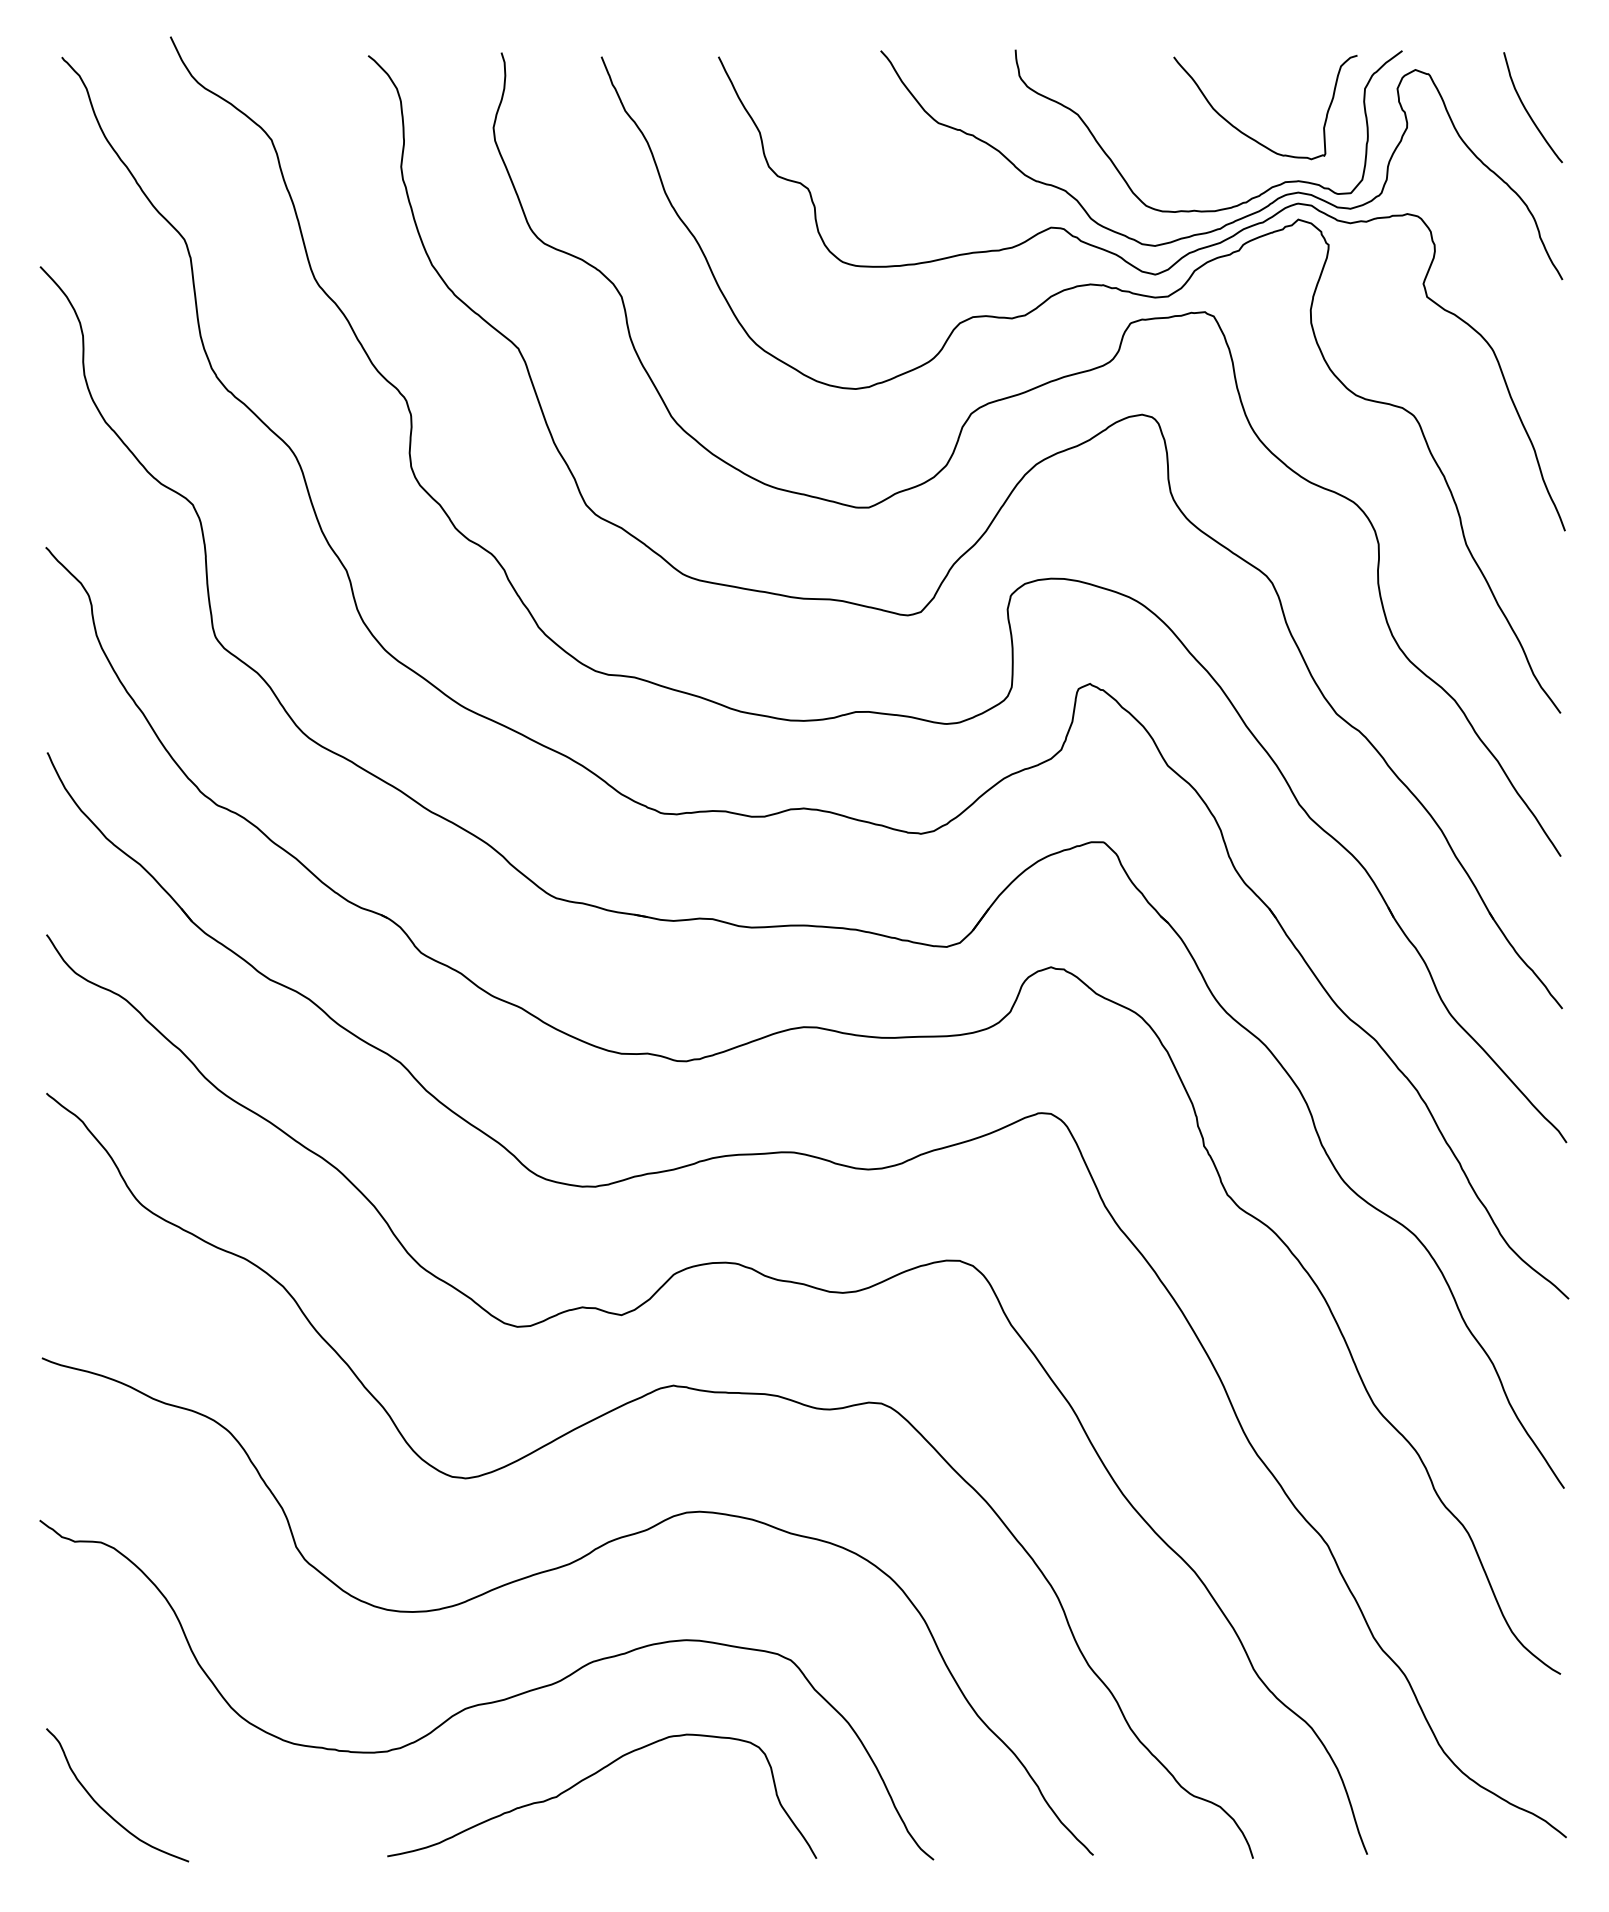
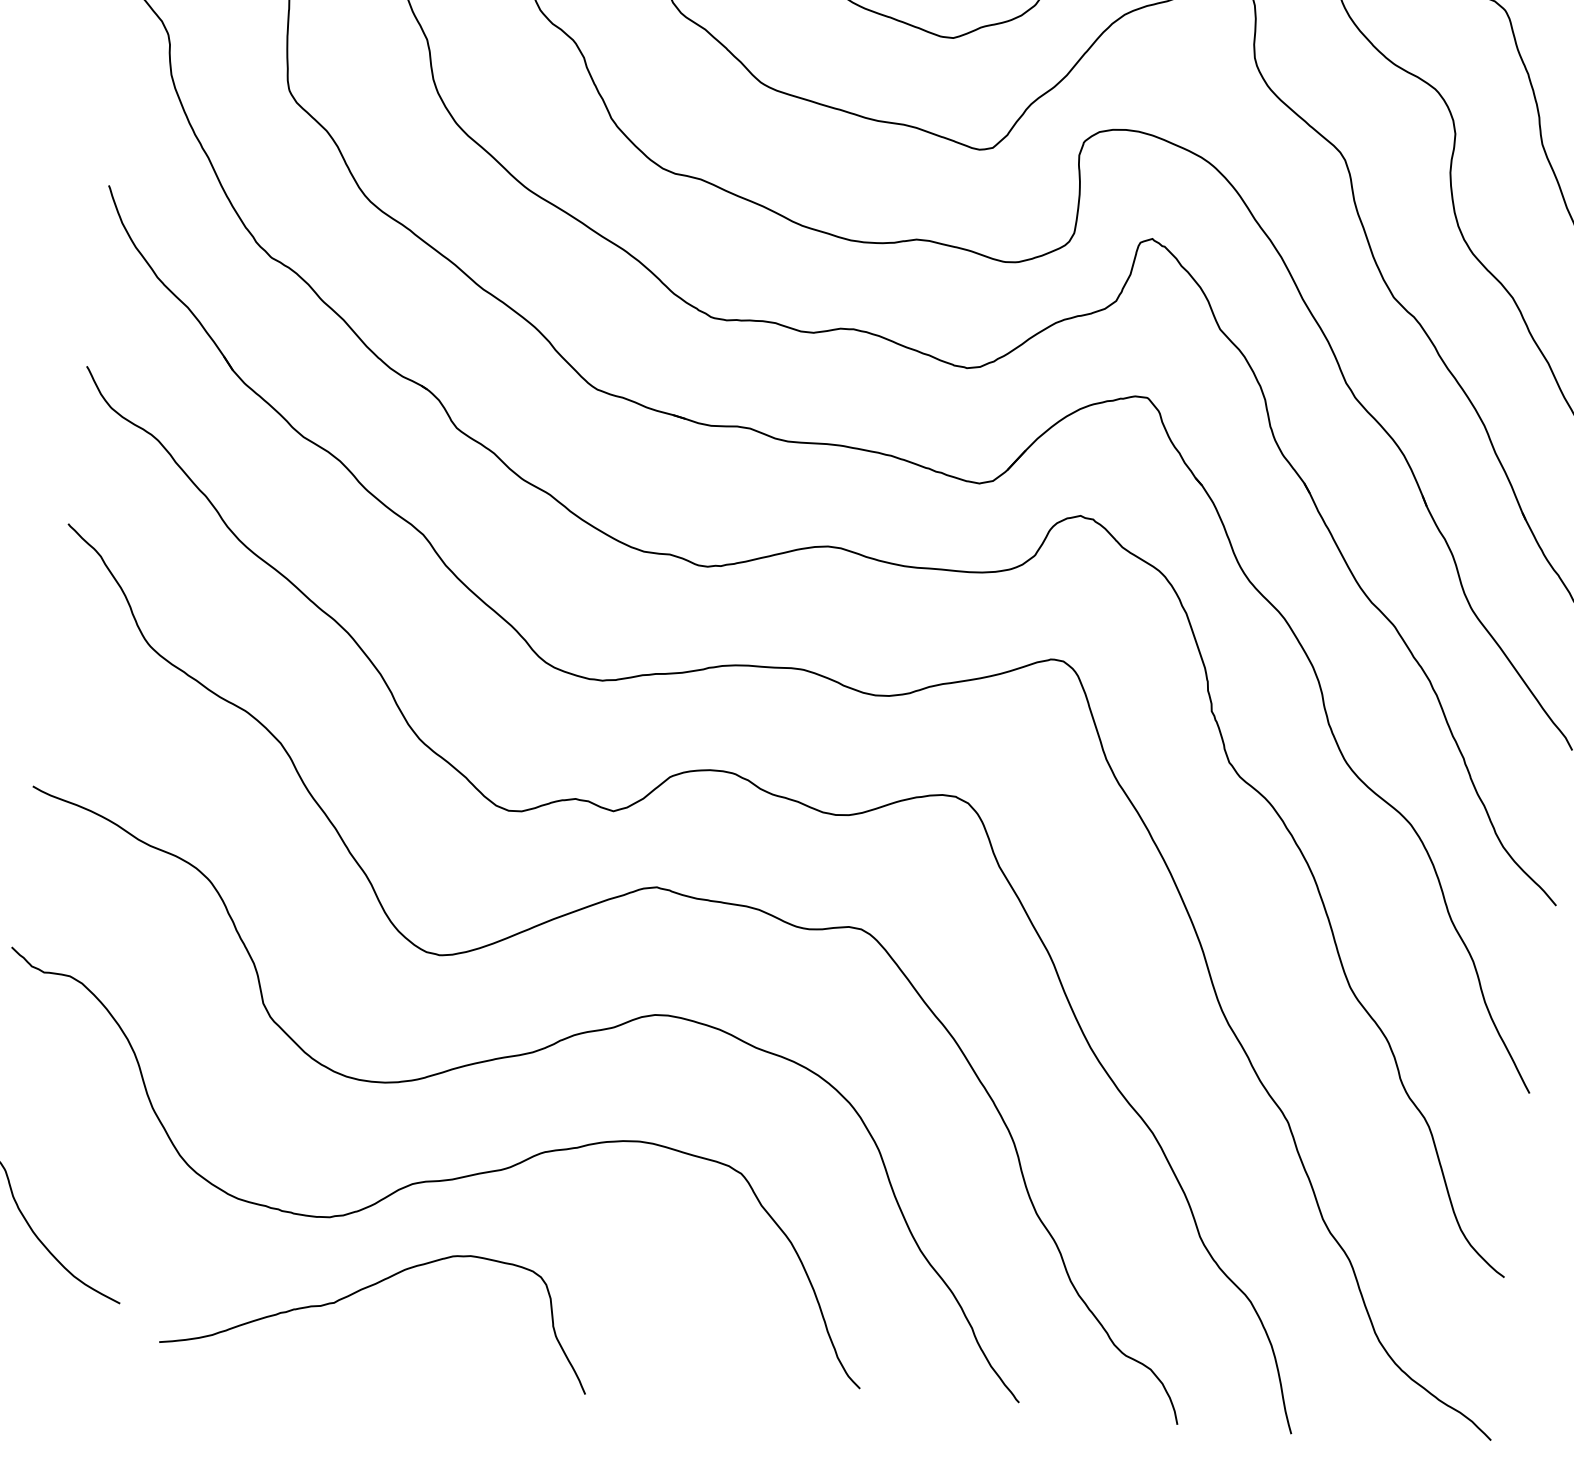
curve: (593, 1775) -> (373, 1285), moved

